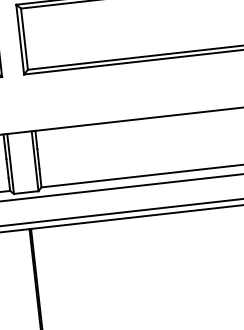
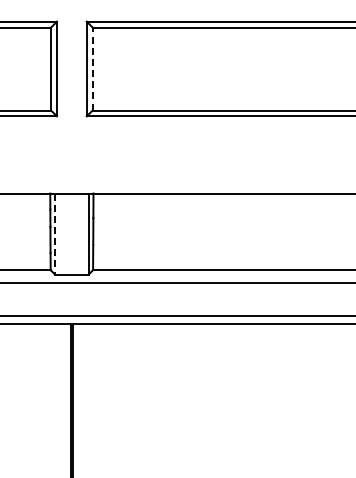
line: (24, 38) -> (92, 68), solid -> dashed
line: (10, 164) -> (55, 234), solid -> dashed

